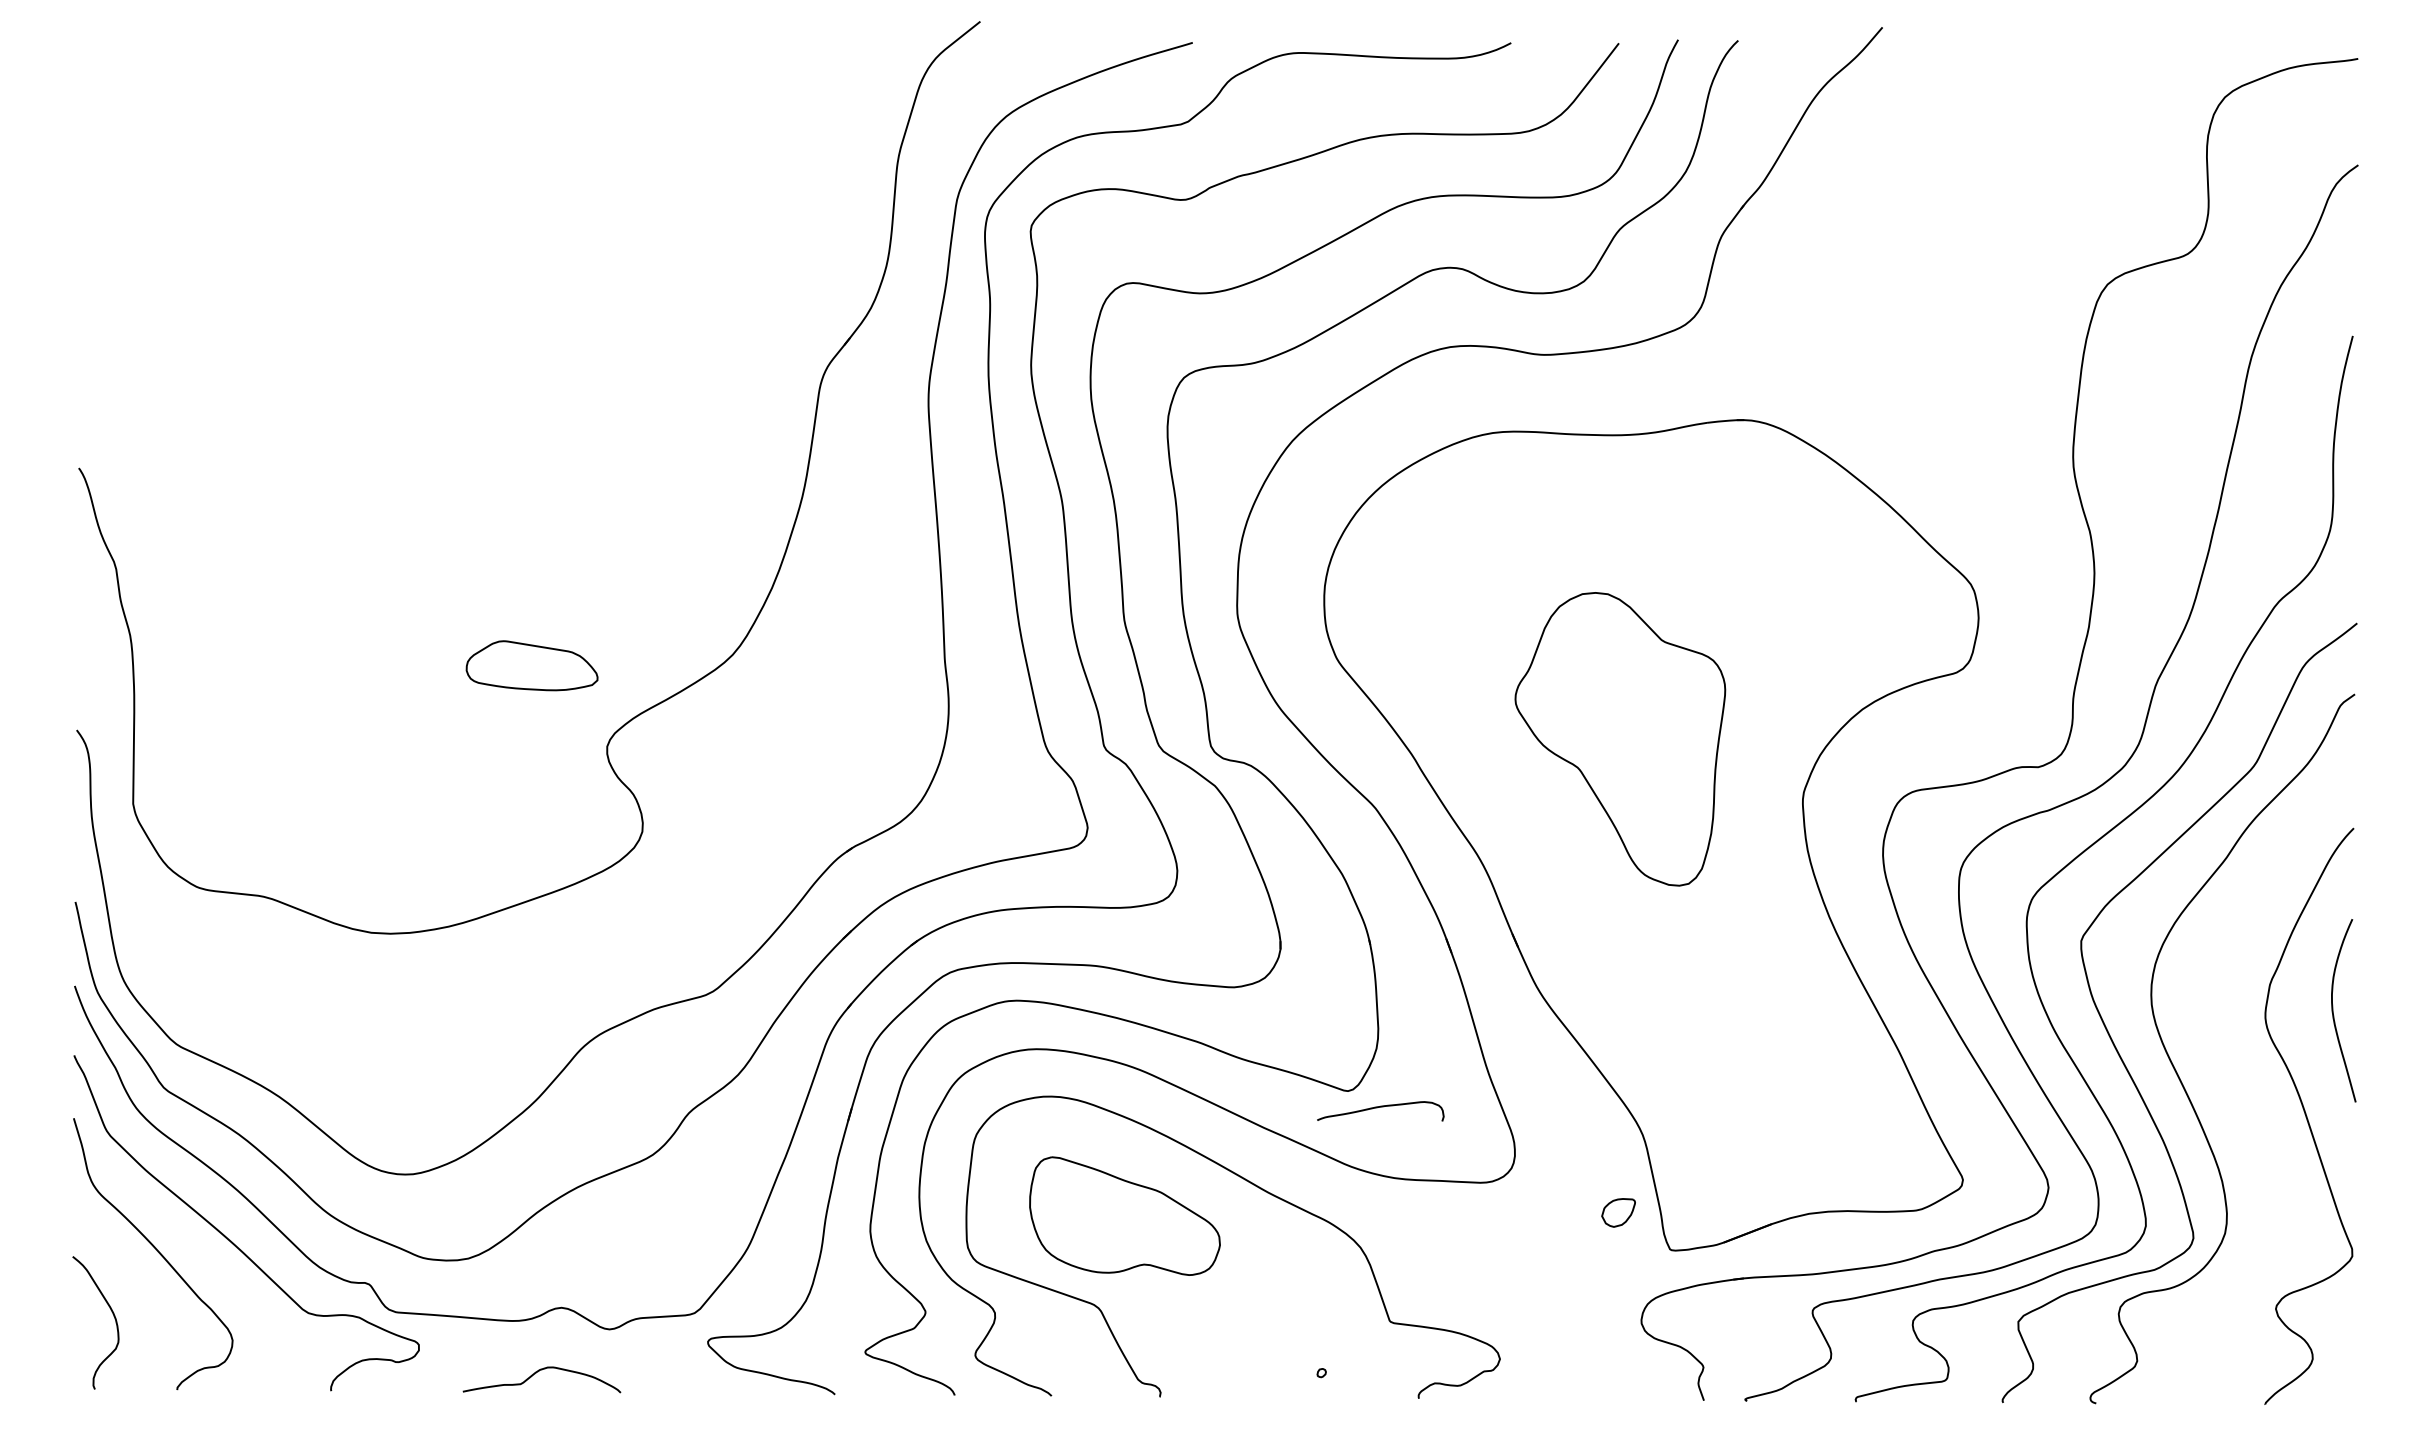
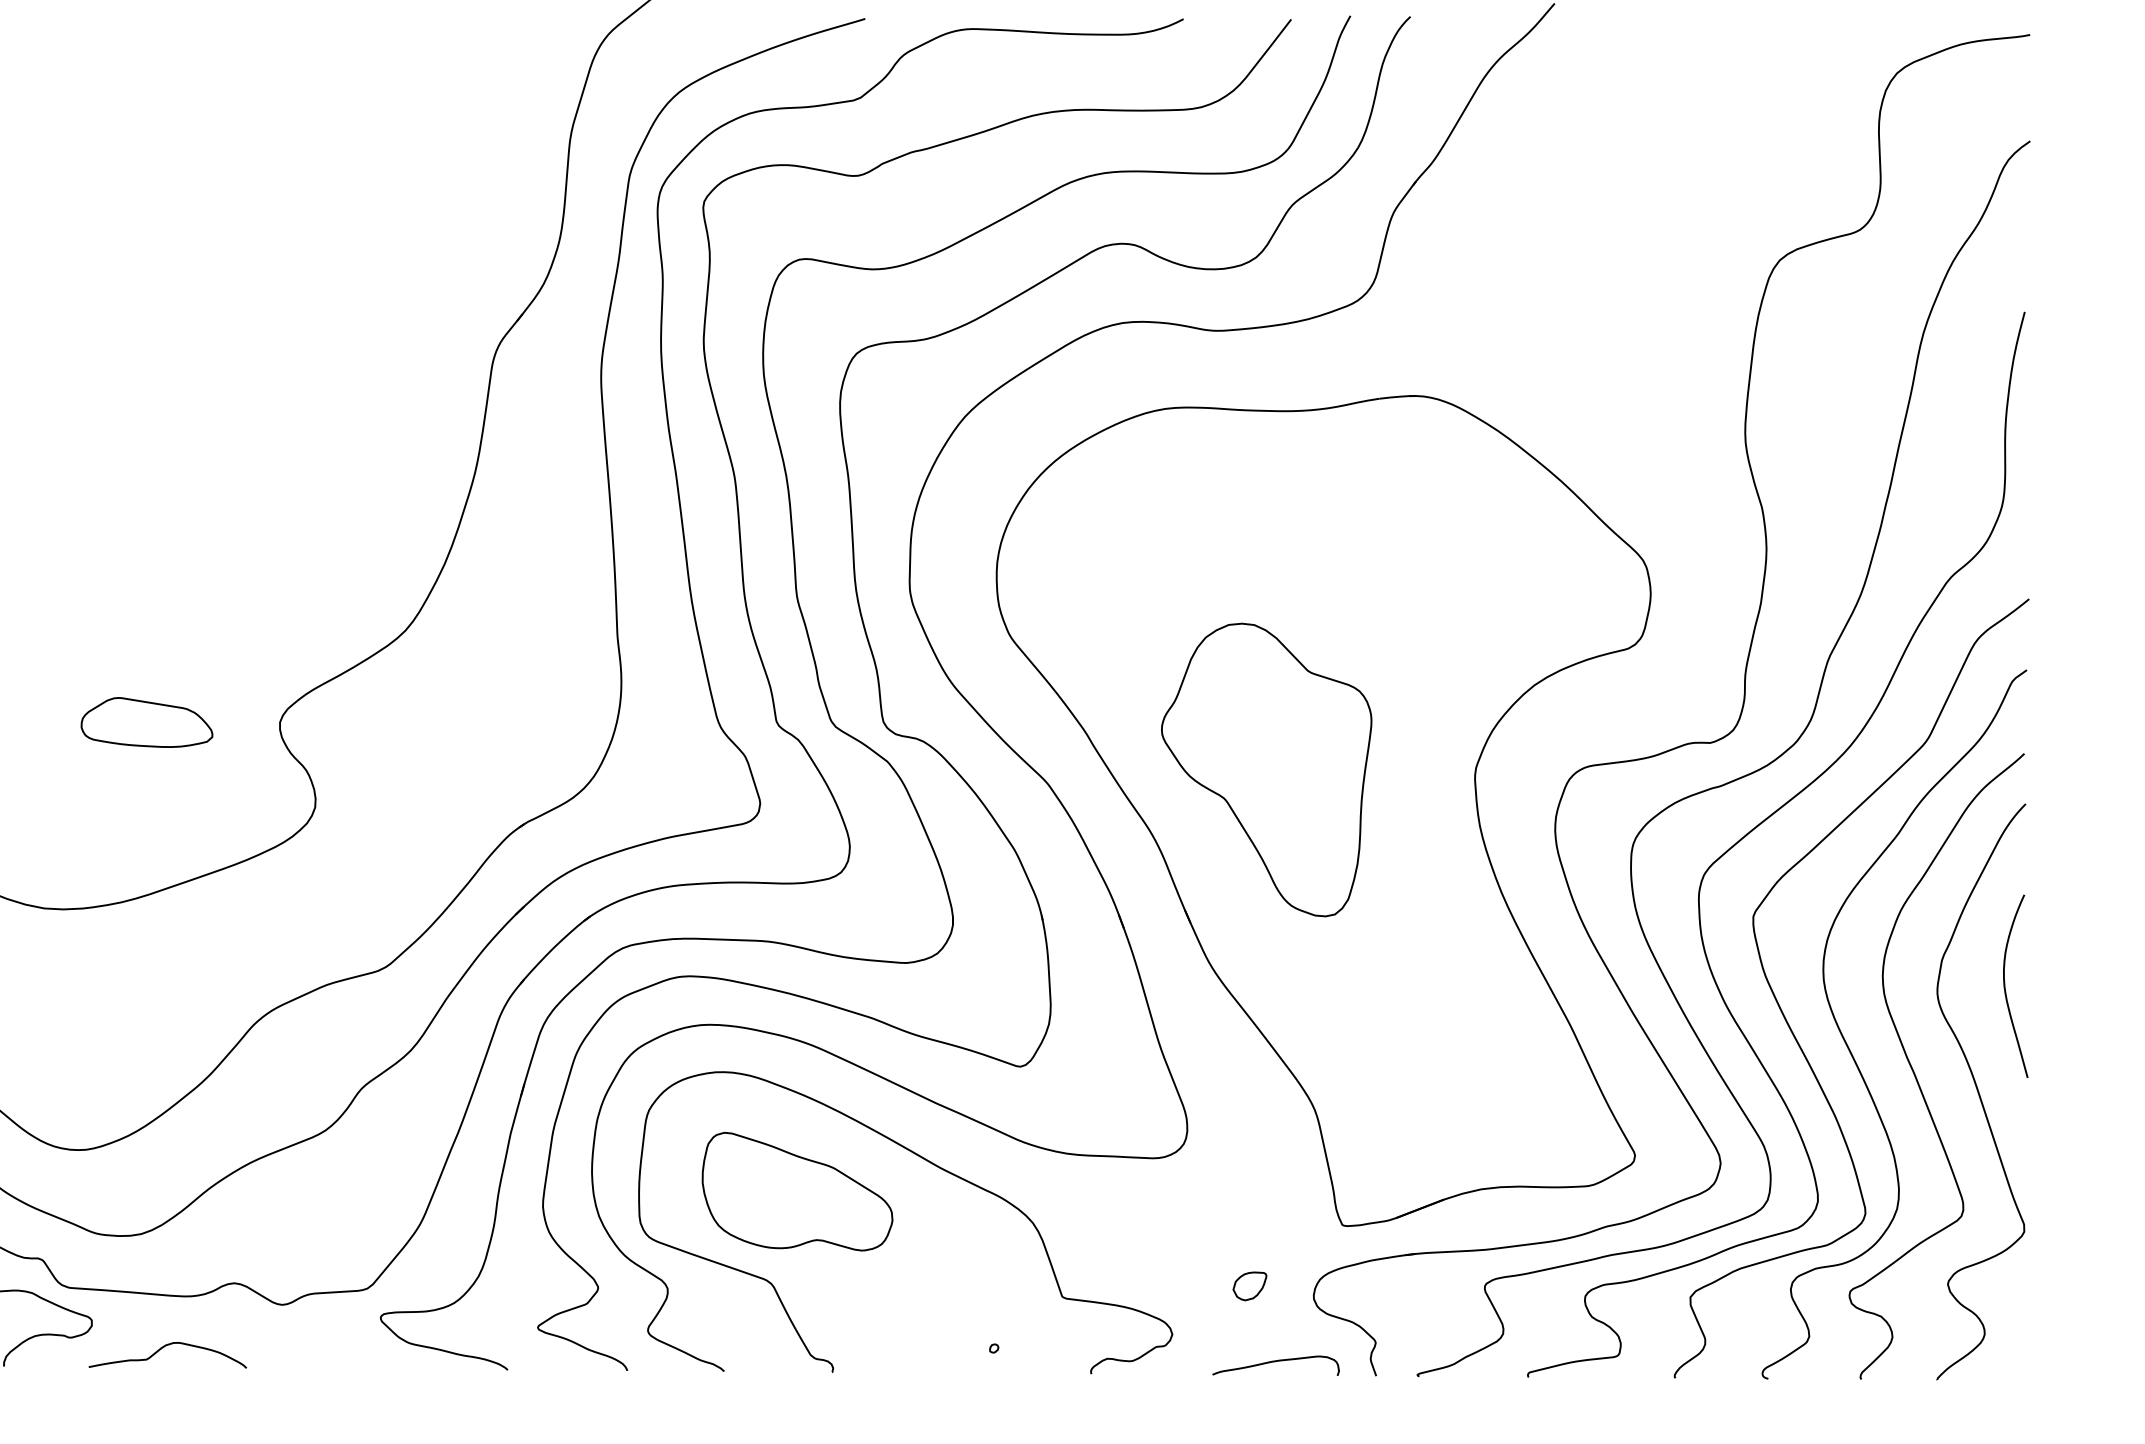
part: (531, 665) -> (146, 722), moved
part: (1620, 739) -> (1266, 770), moved
curve: (2244, 1100) -> (1916, 1076), added
curve: (1380, 1107) -> (1275, 1361), moved
part: (1618, 1212) -> (1249, 1285), moved
curve: (536, 1373) -> (162, 1348), moved

